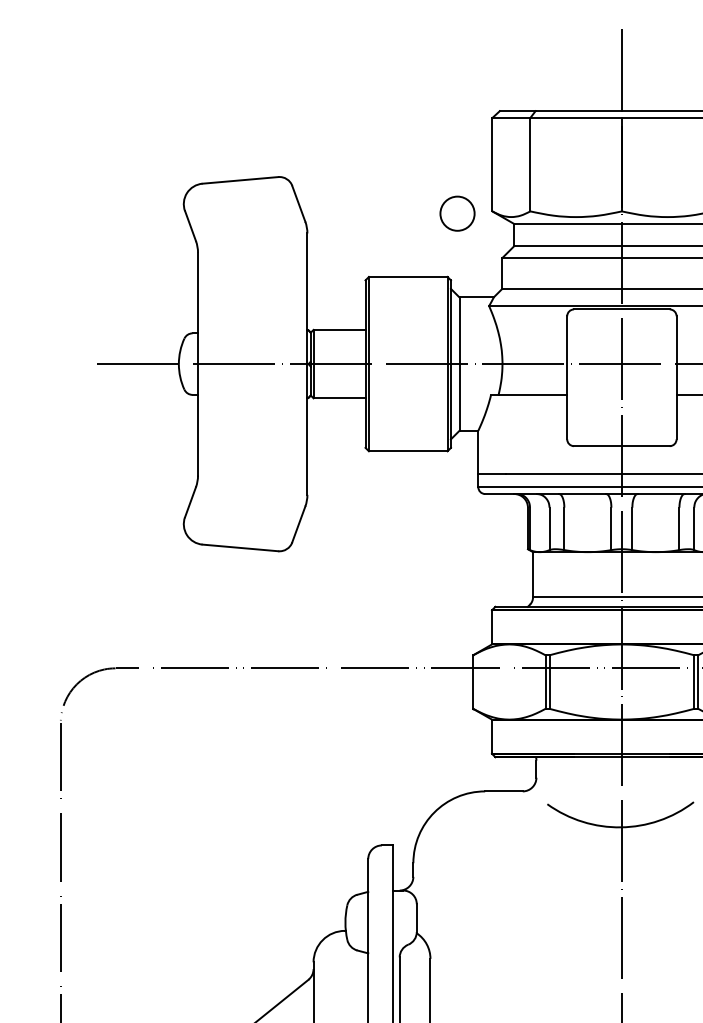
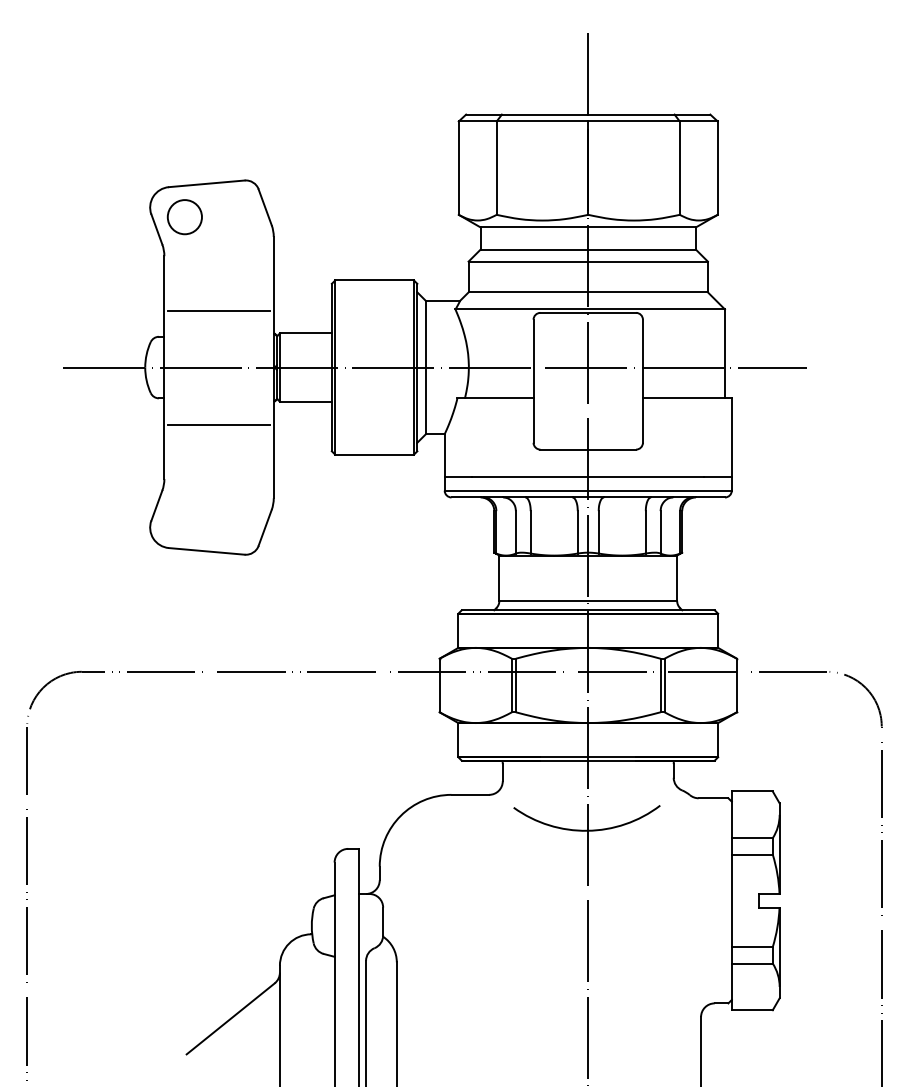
circle: (457, 214) -> (184, 217), moved
line: (252, 307) -> (218, 310), added
line: (252, 421) -> (218, 424), added

